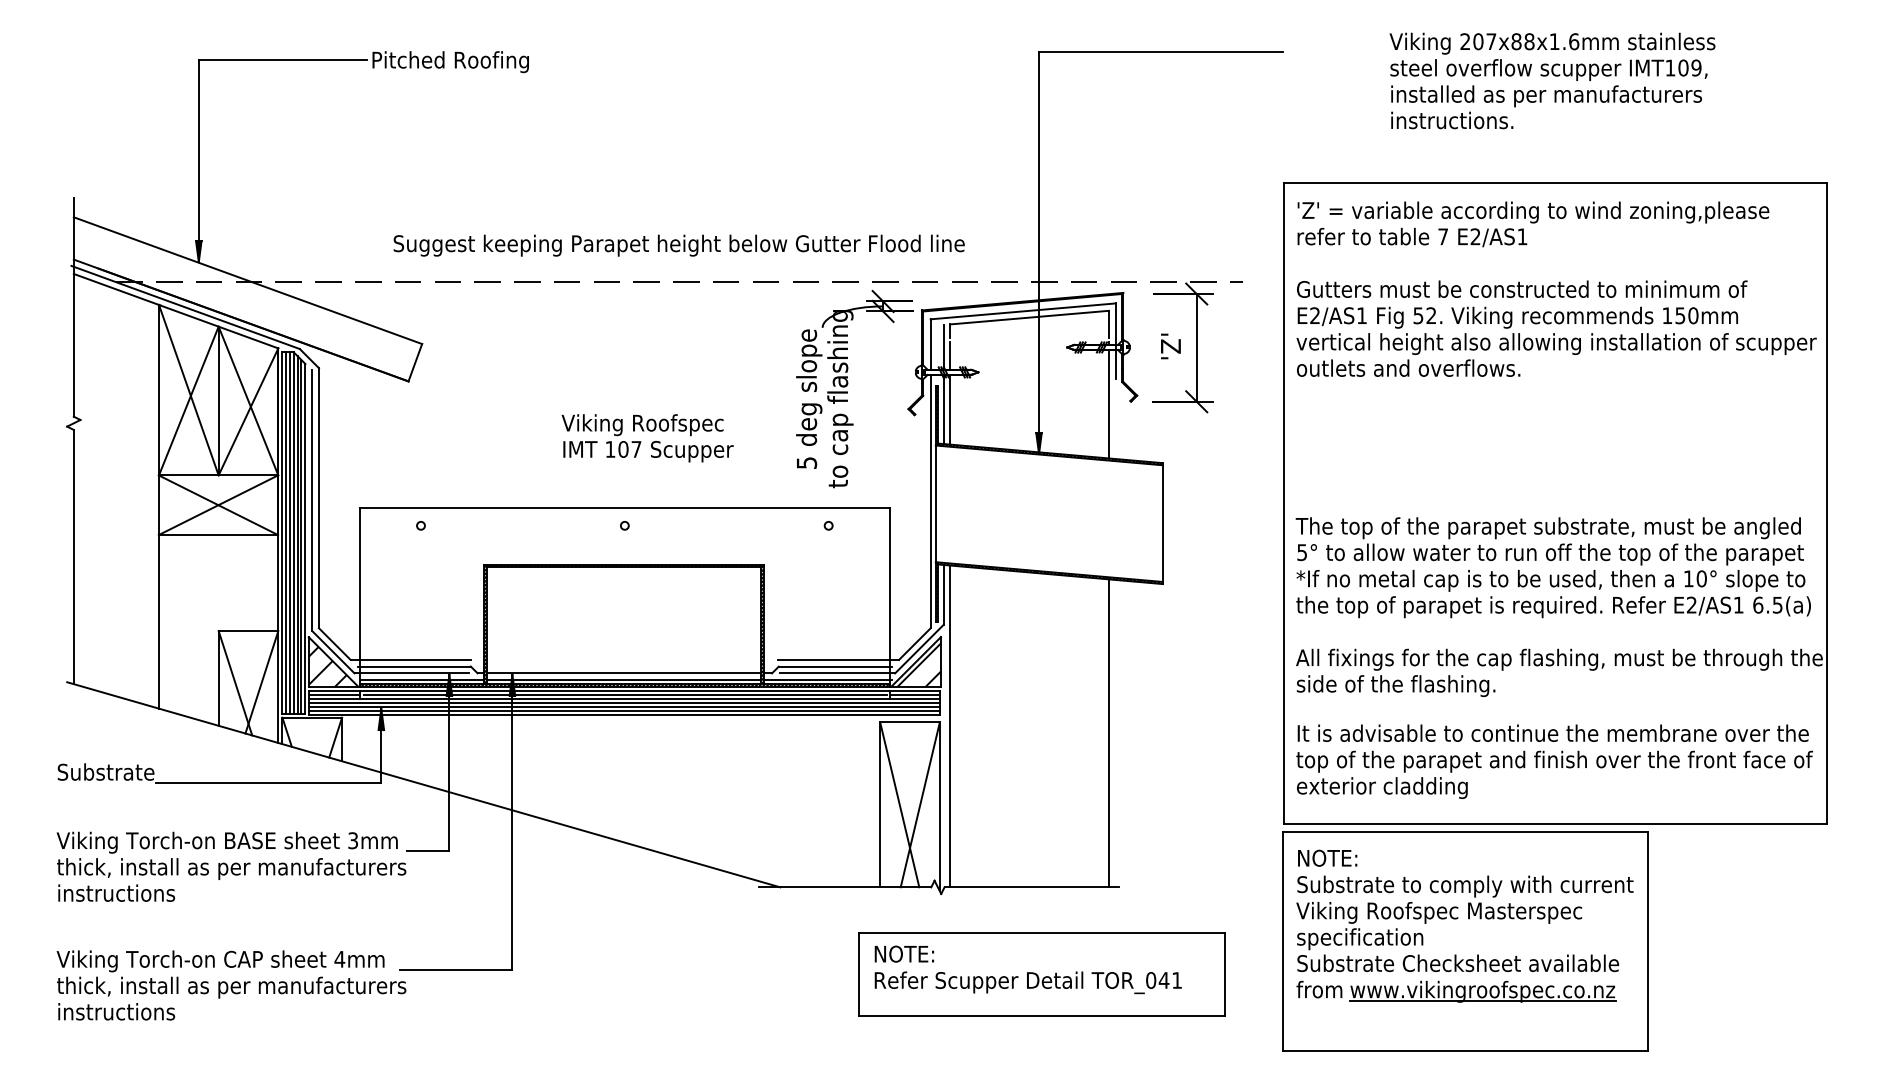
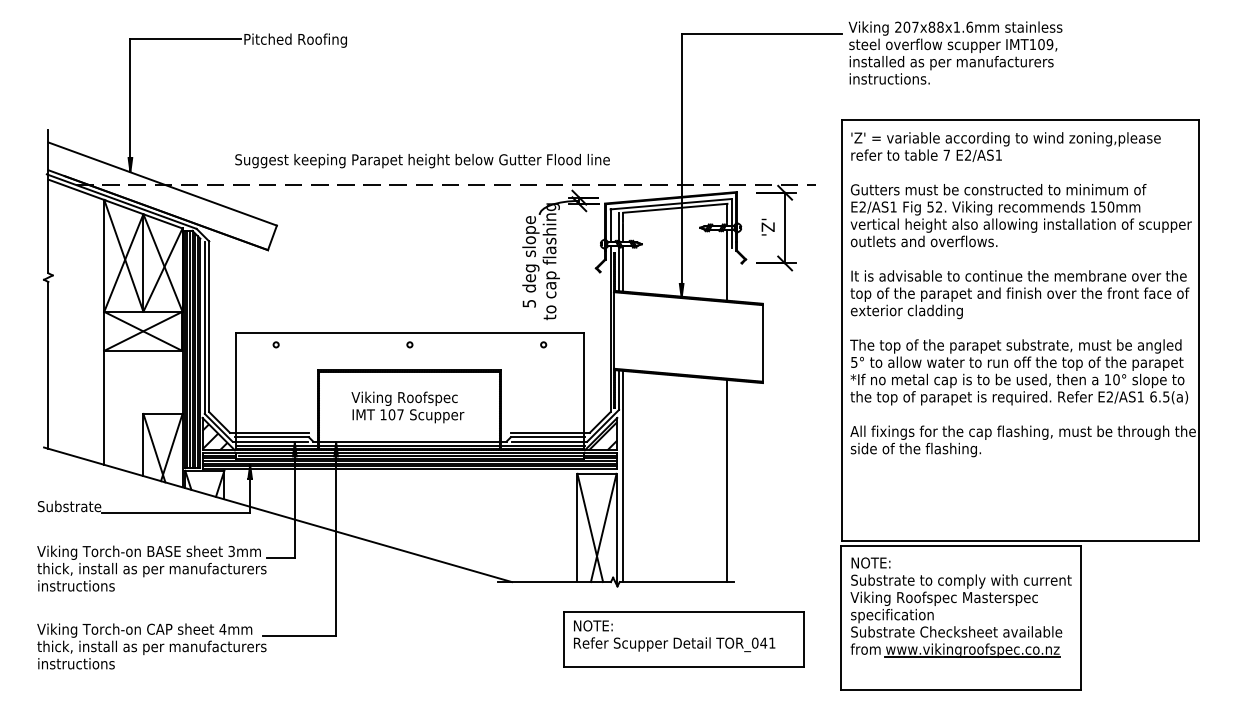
text: (1552, 80) -> (955, 52), moved
text: (679, 246) -> (422, 161), moved
text: (647, 438) -> (407, 407), moved
text: (1553, 761) -> (1019, 294), moved

